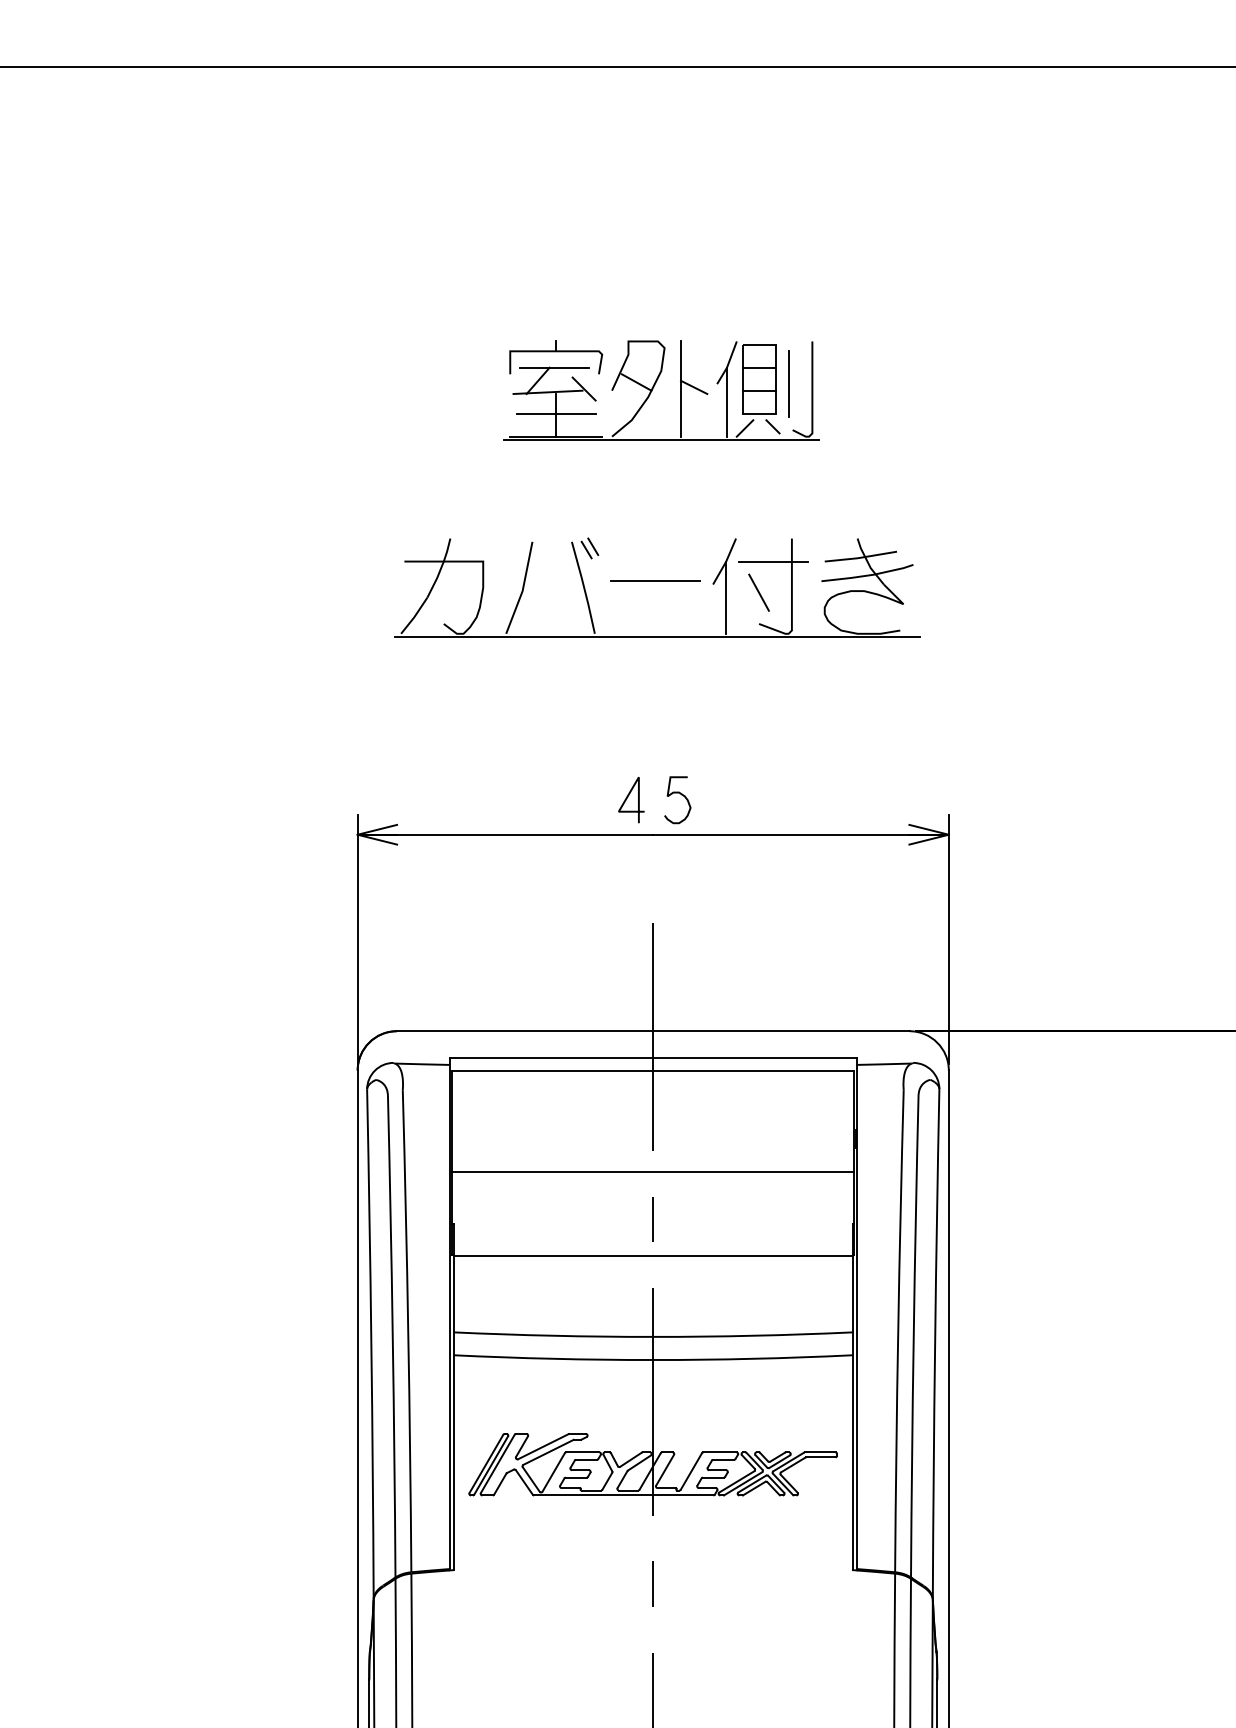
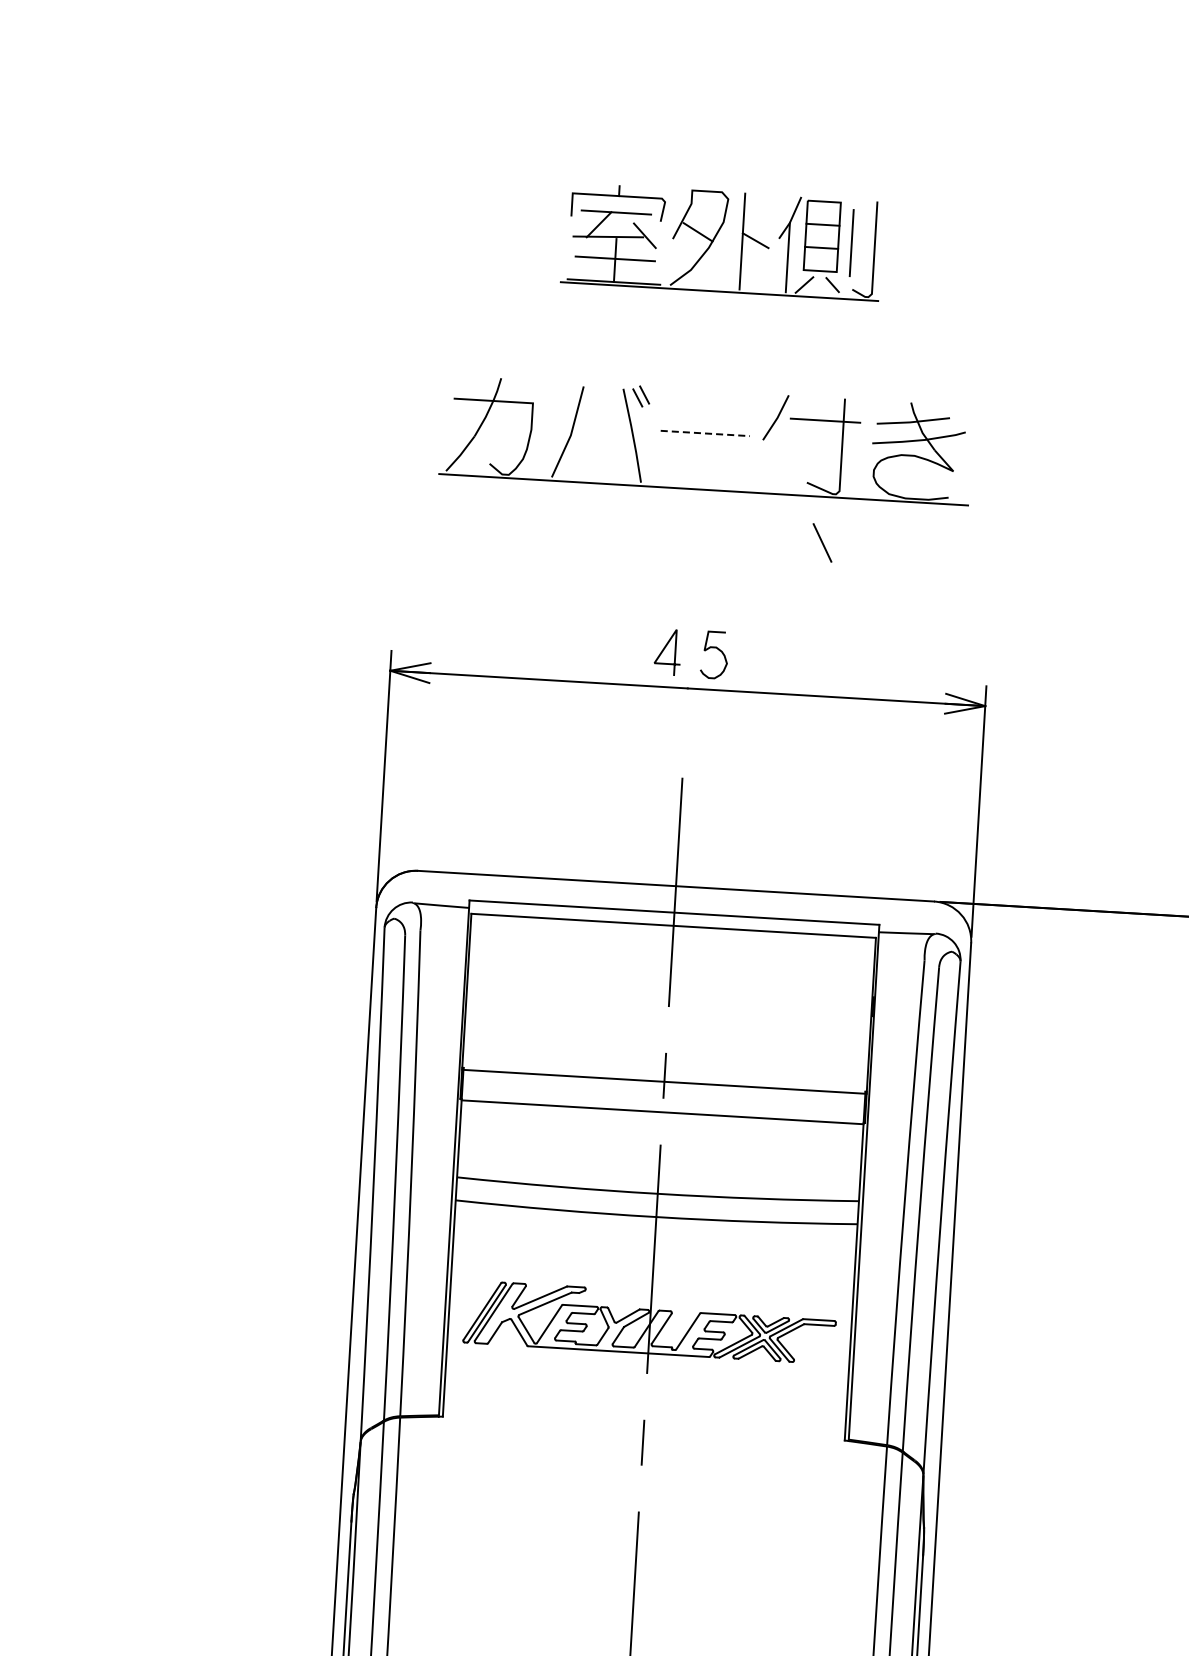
line: (656, 581) -> (706, 433), solid -> dashed
line: (758, 592) -> (821, 542), moved
line: (726, 597) -> (775, 454), removed
line: (653, 1171) -> (664, 1081), moved

